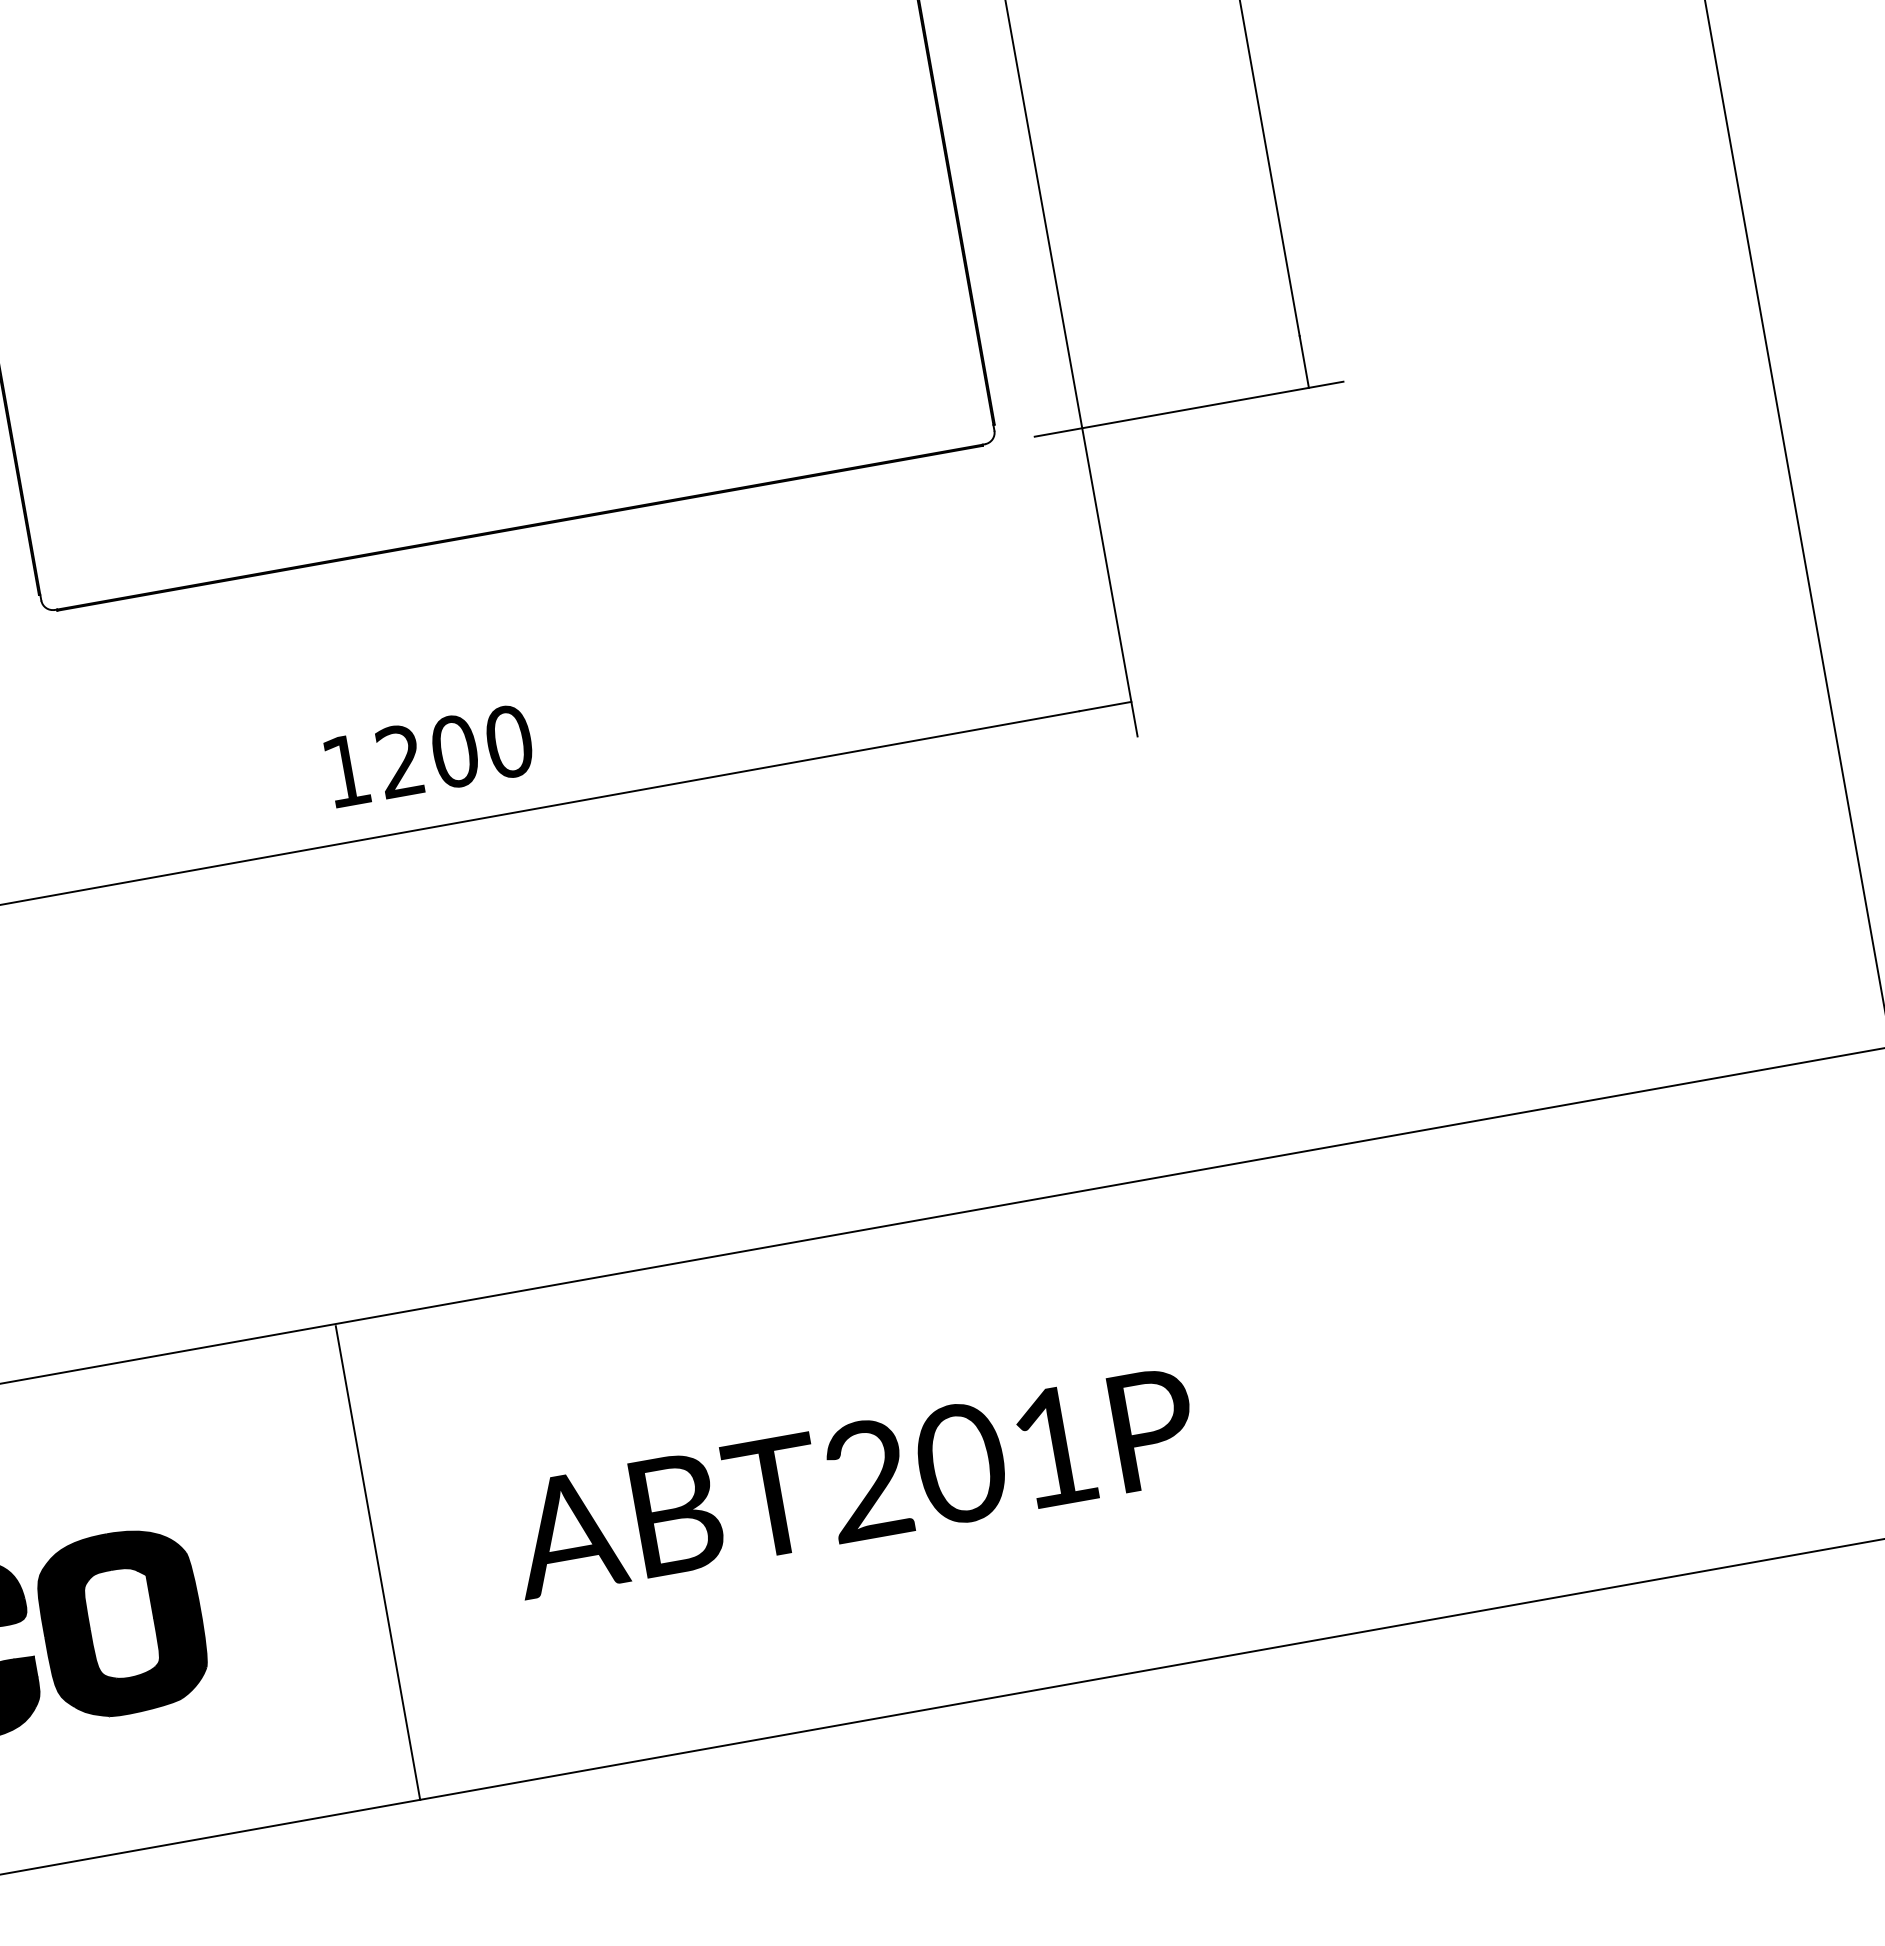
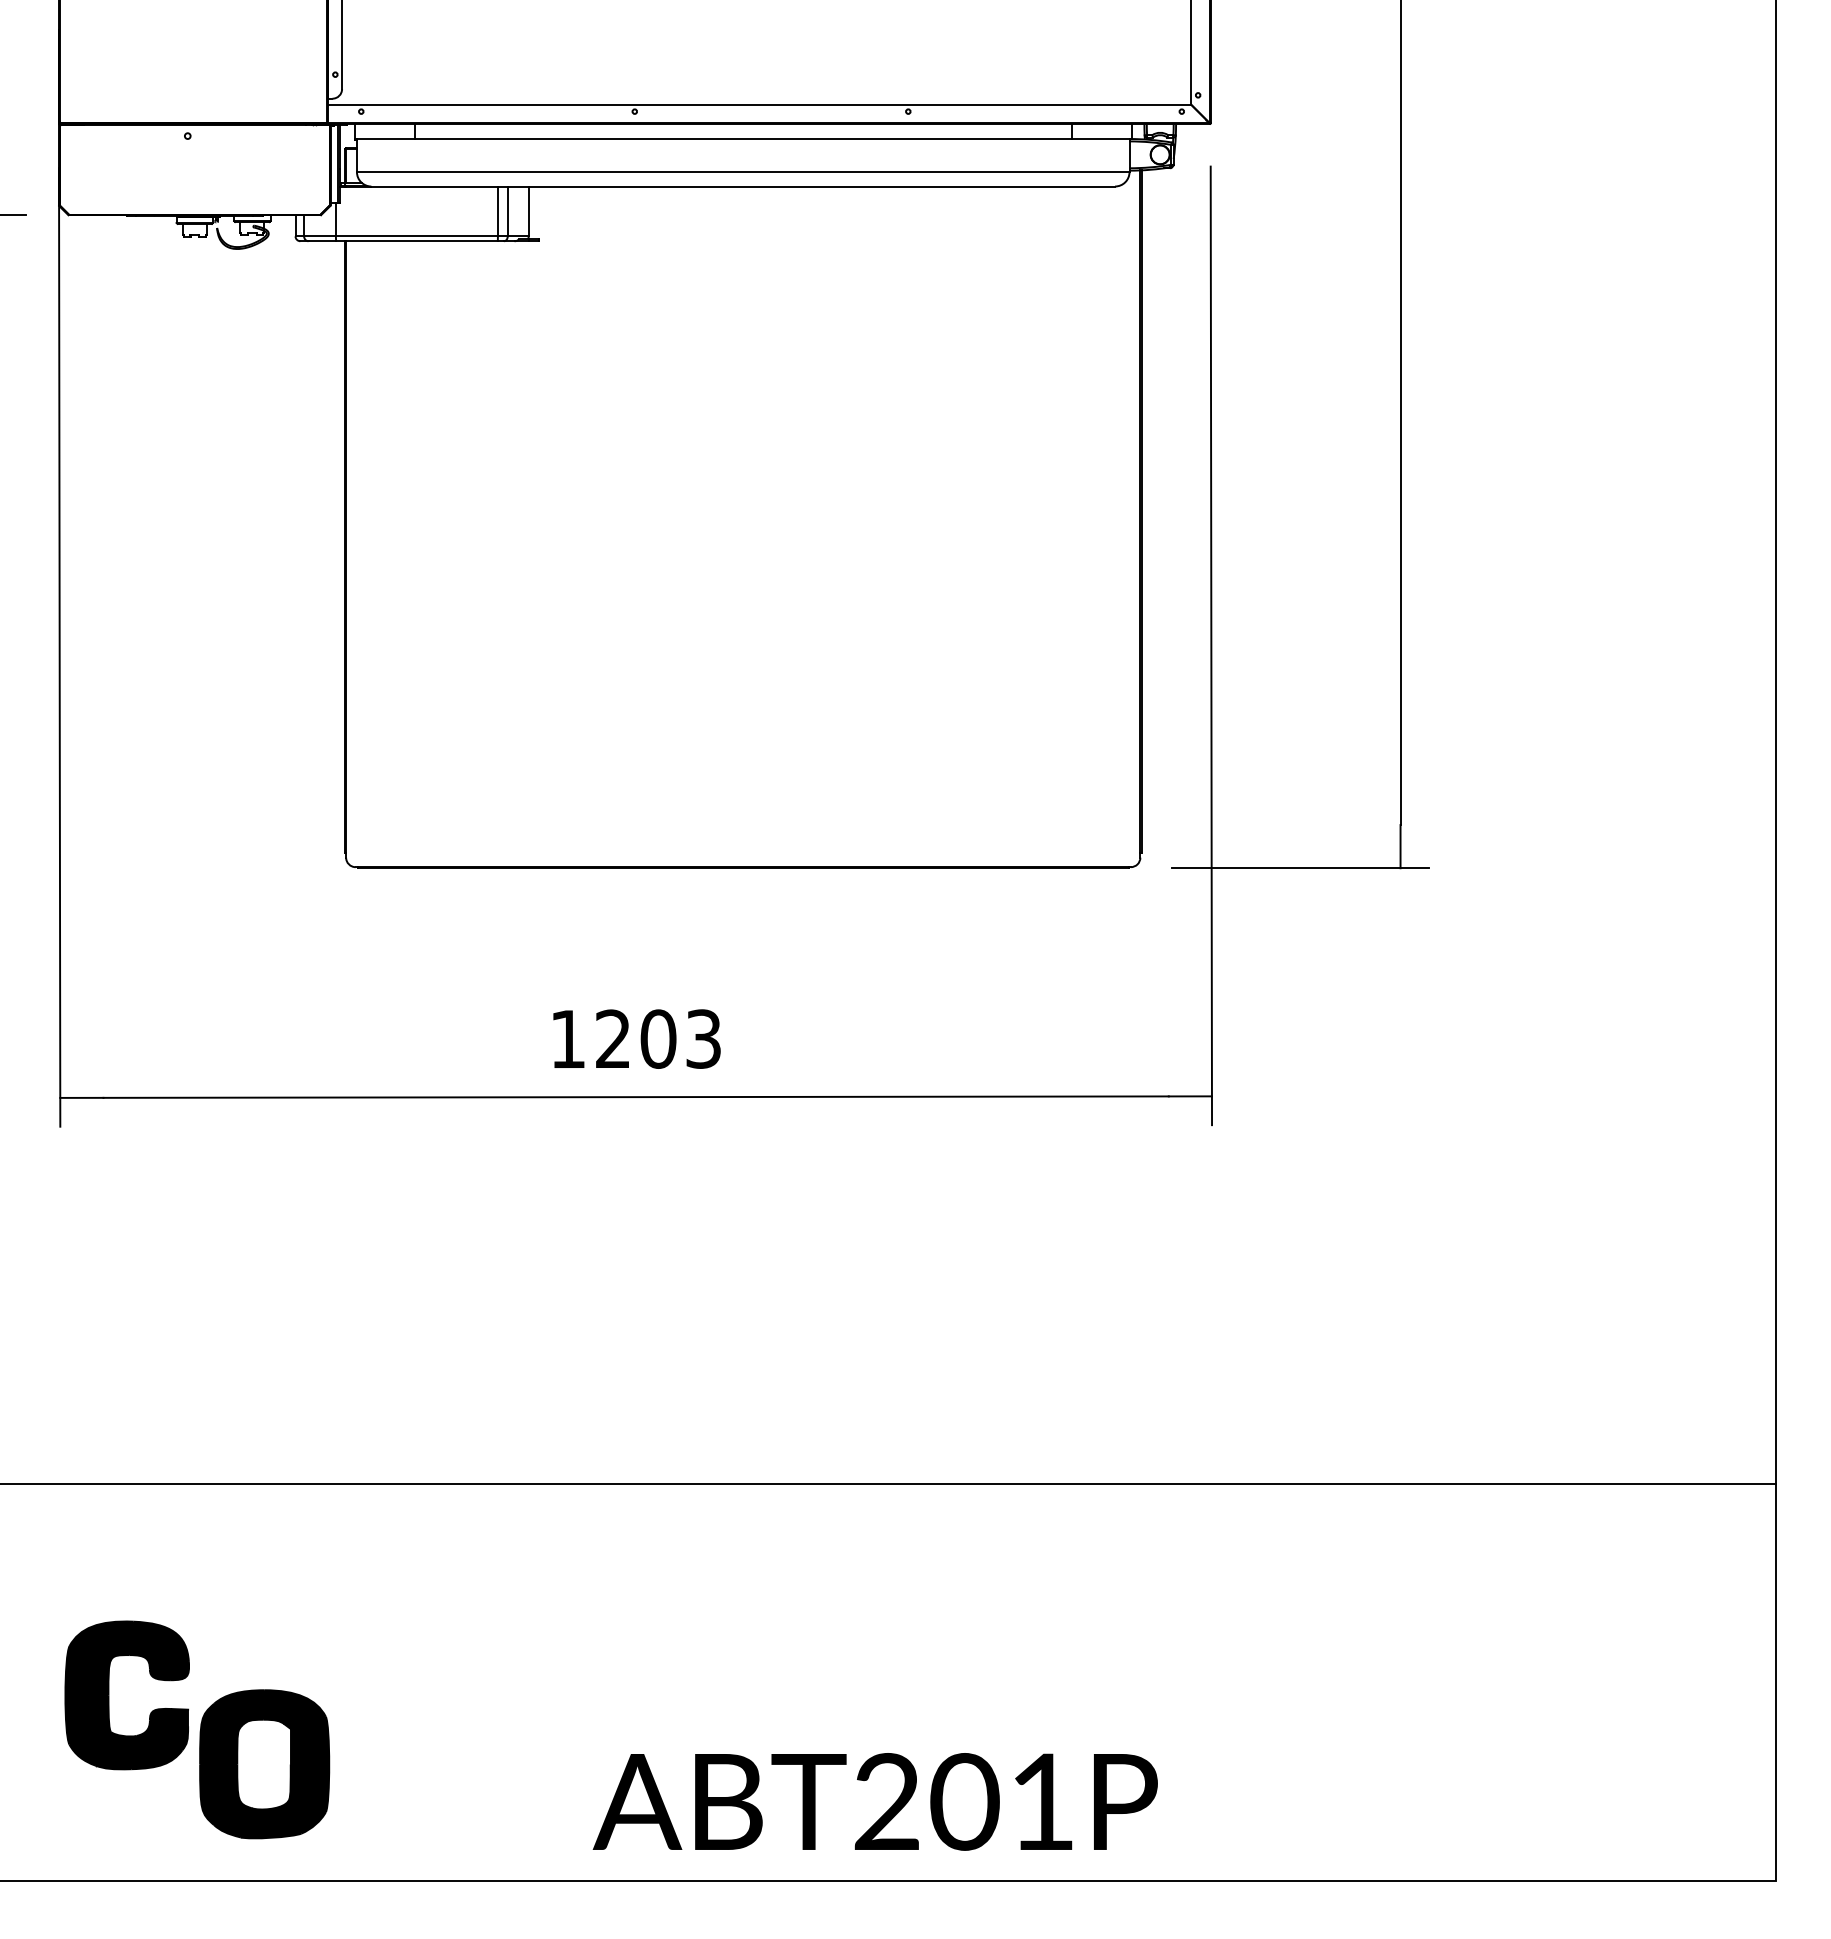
text: (508, 741) -> (703, 1038), 1200 -> 1203
text: (852, 1482) -> (874, 1801), moved
line: (377, 1563) -> (479, 1683), removed
part: (122, 1623) -> (264, 1764), moved

